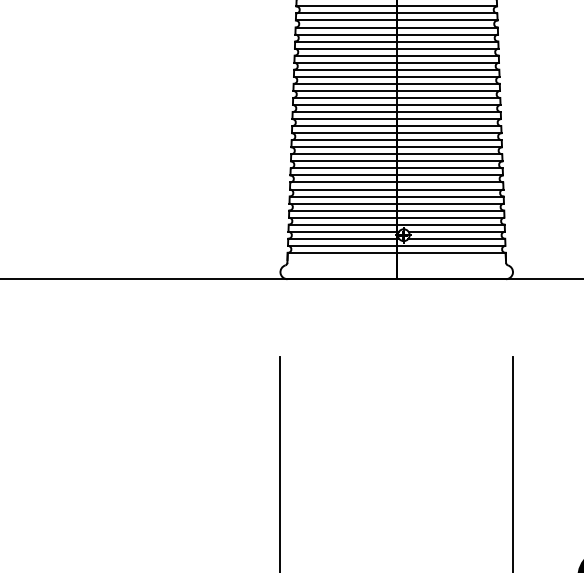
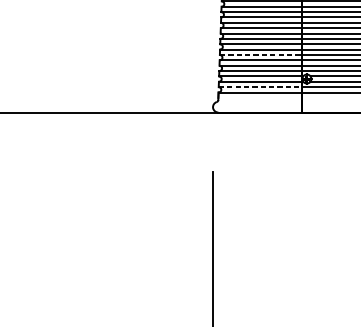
line: (343, 203) -> (261, 54), solid -> dashed
line: (342, 245) -> (260, 86), solid -> dashed

